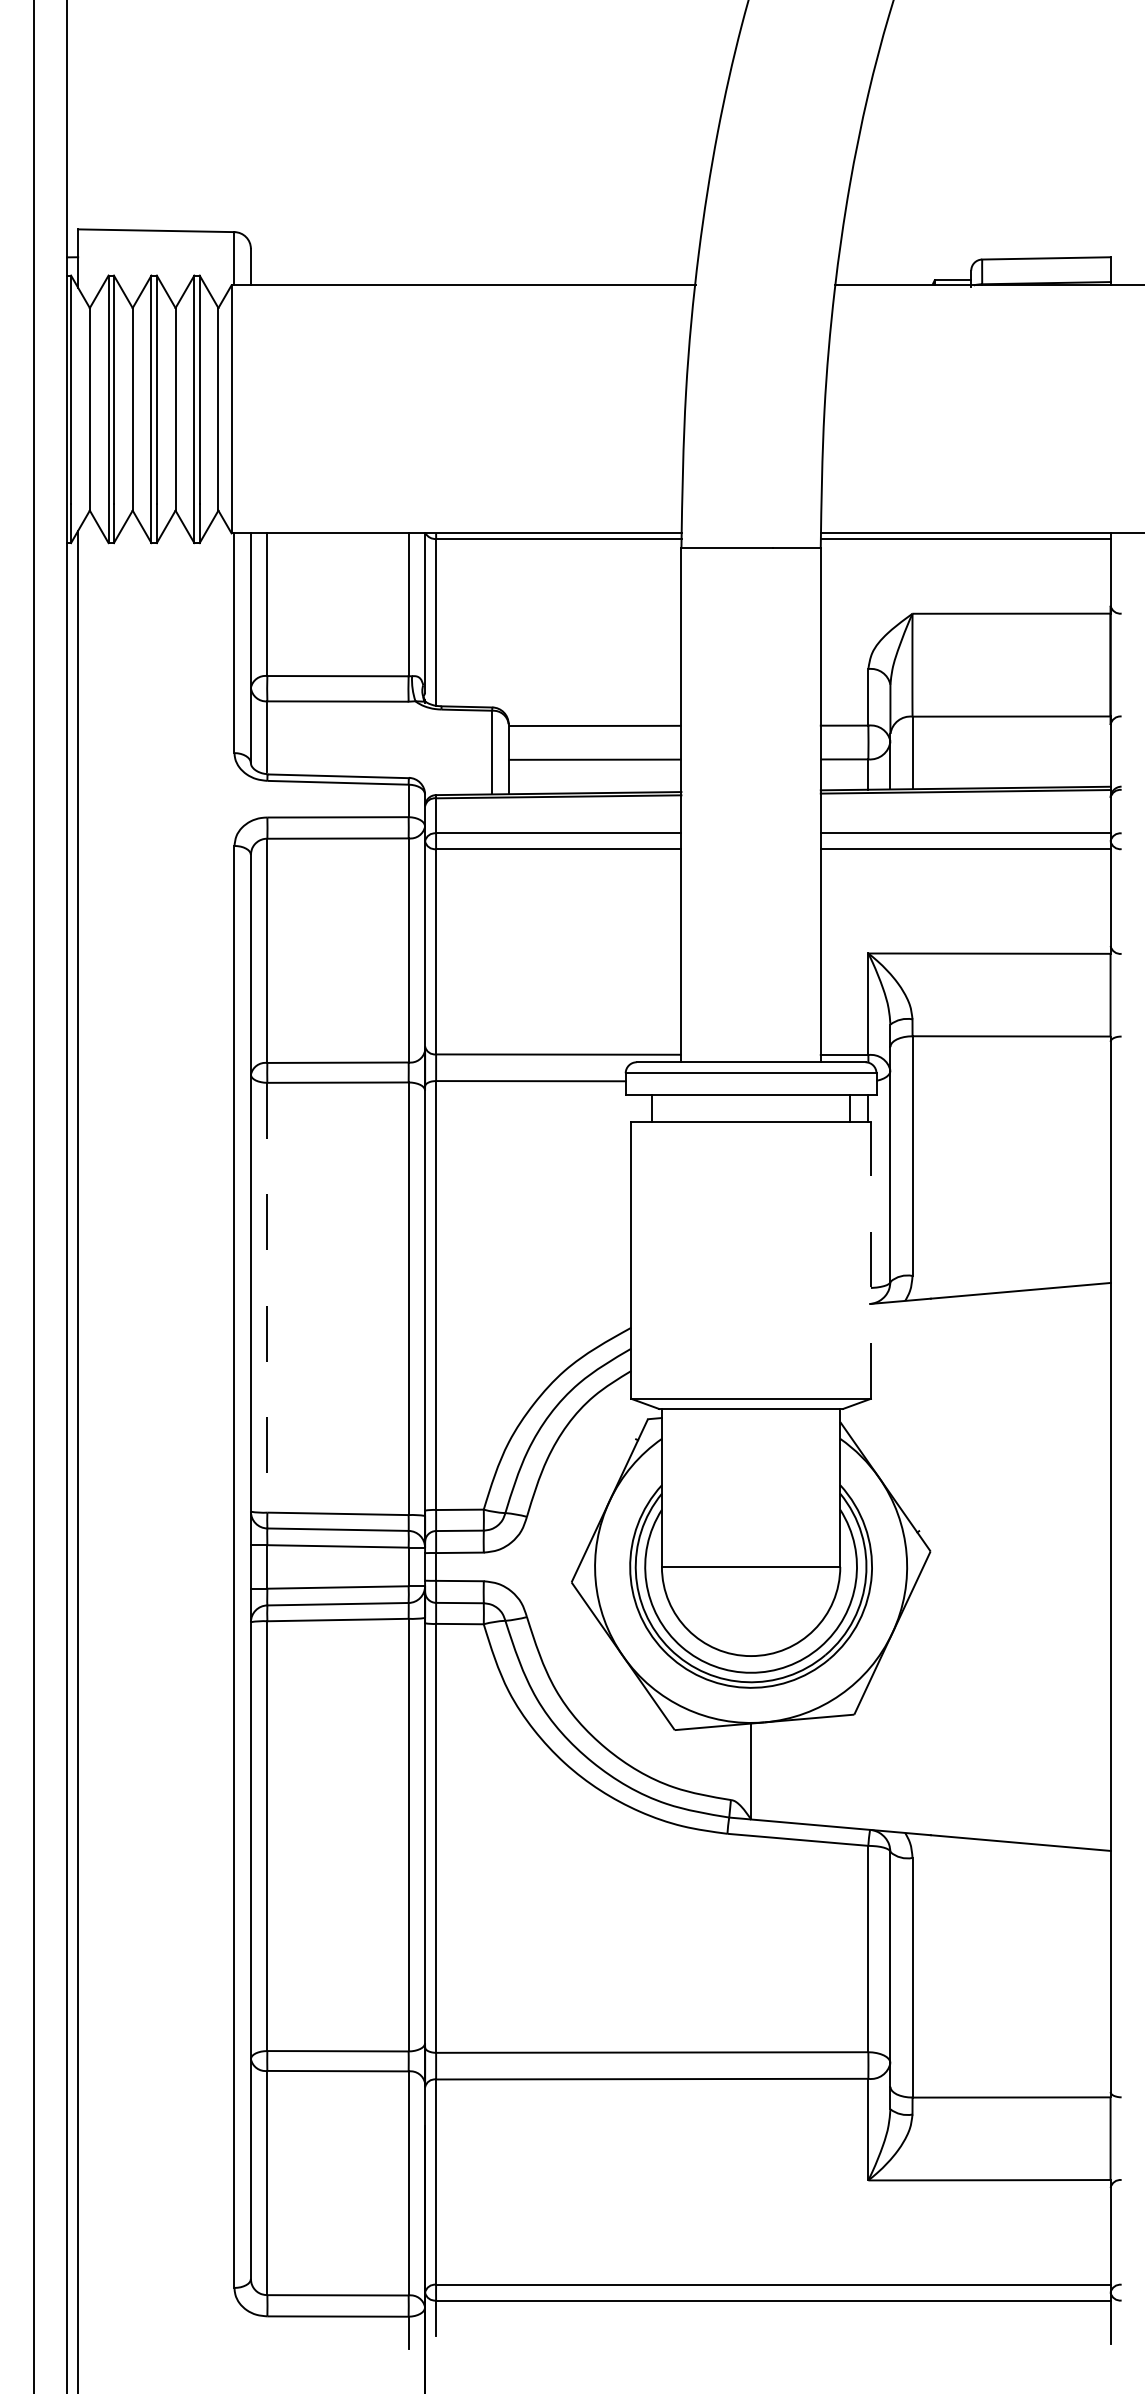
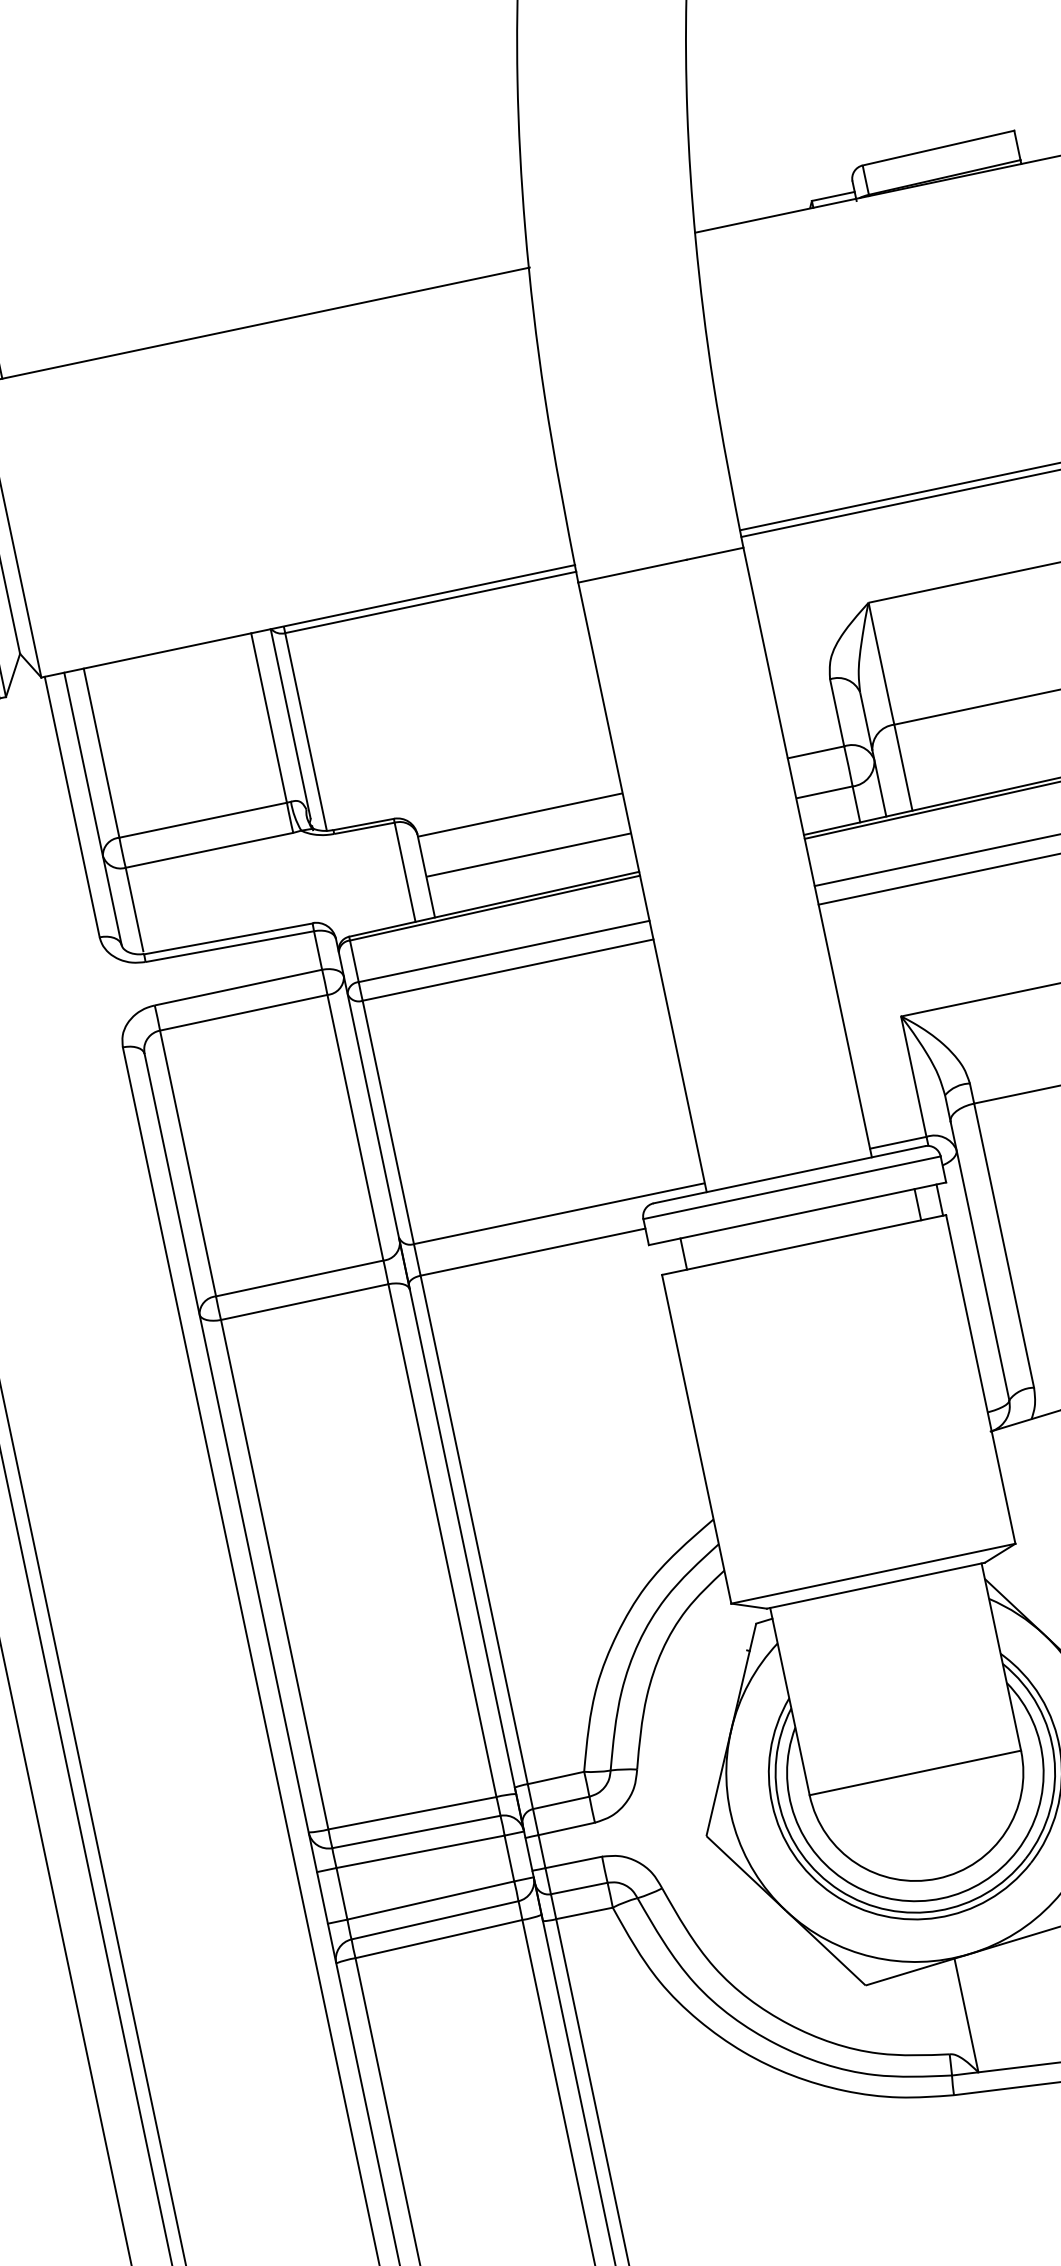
line: (870, 1260) -> (980, 1379), dashed -> solid
line: (267, 1297) -> (274, 1574), dashed -> solid

